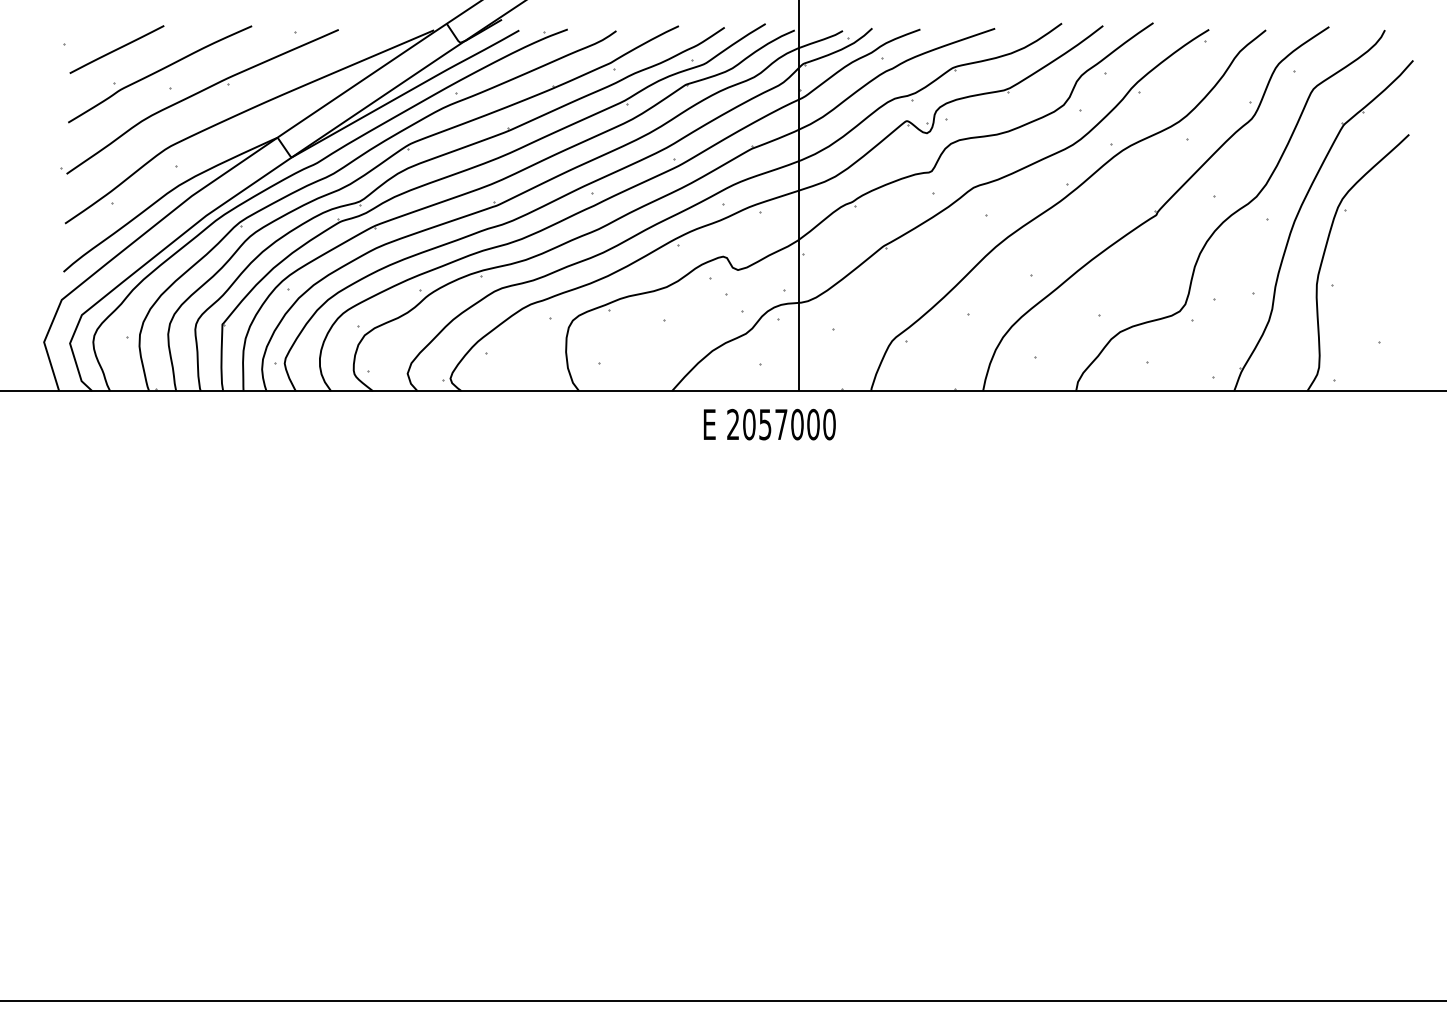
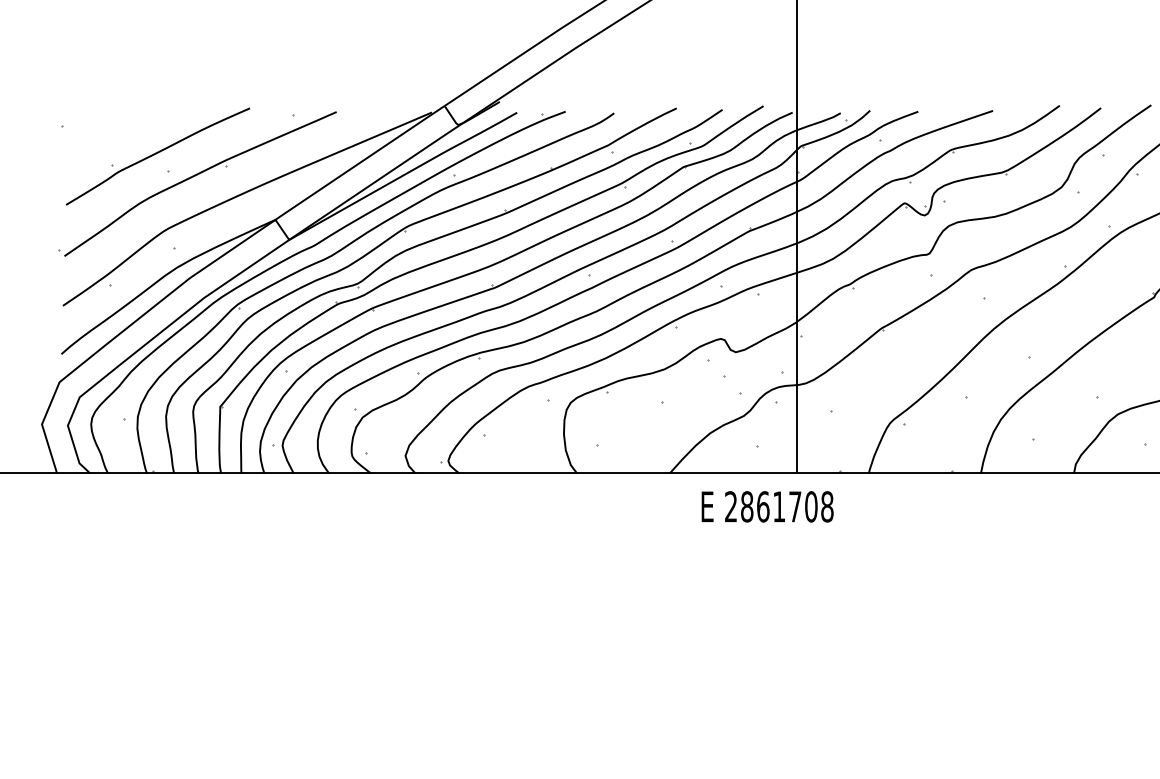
line: (116, 49) -> (114, 131), removed
text: (789, 424) -> (787, 506), 2057000 -> 2861708

